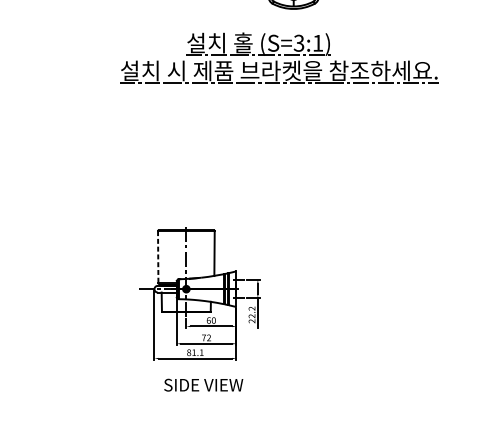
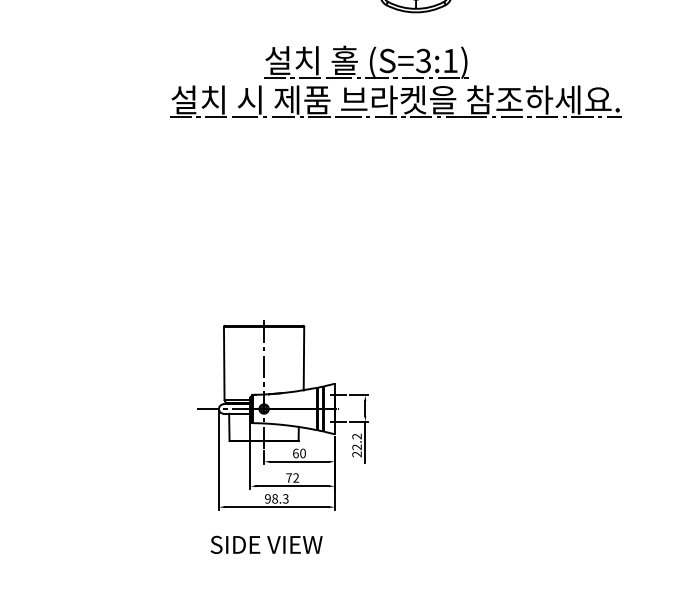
line: (158, 257) -> (224, 363), dashed -> solid
text: (195, 352) -> (276, 498), 81.1 -> 98.3
text: (203, 384) -> (266, 544), moved

